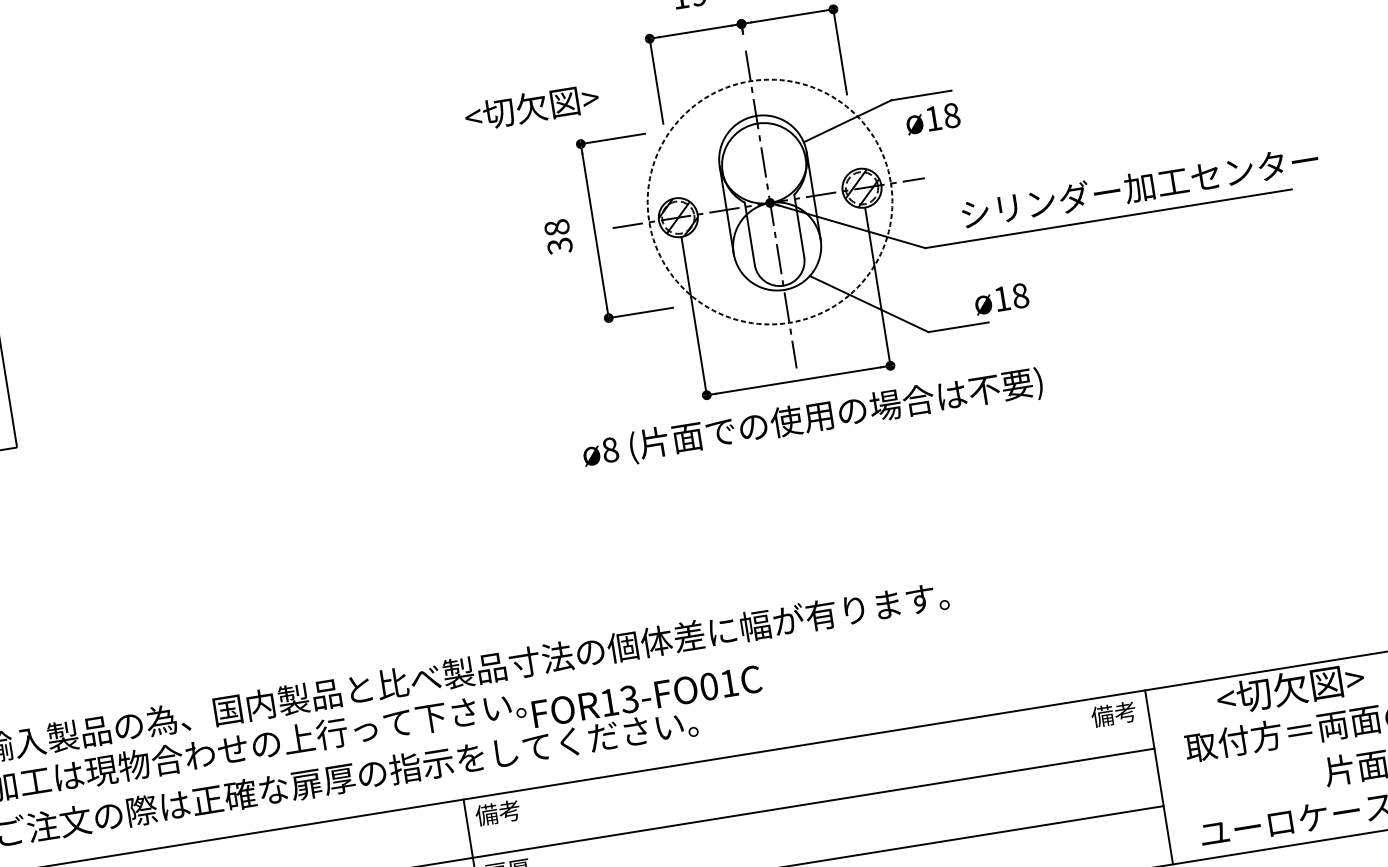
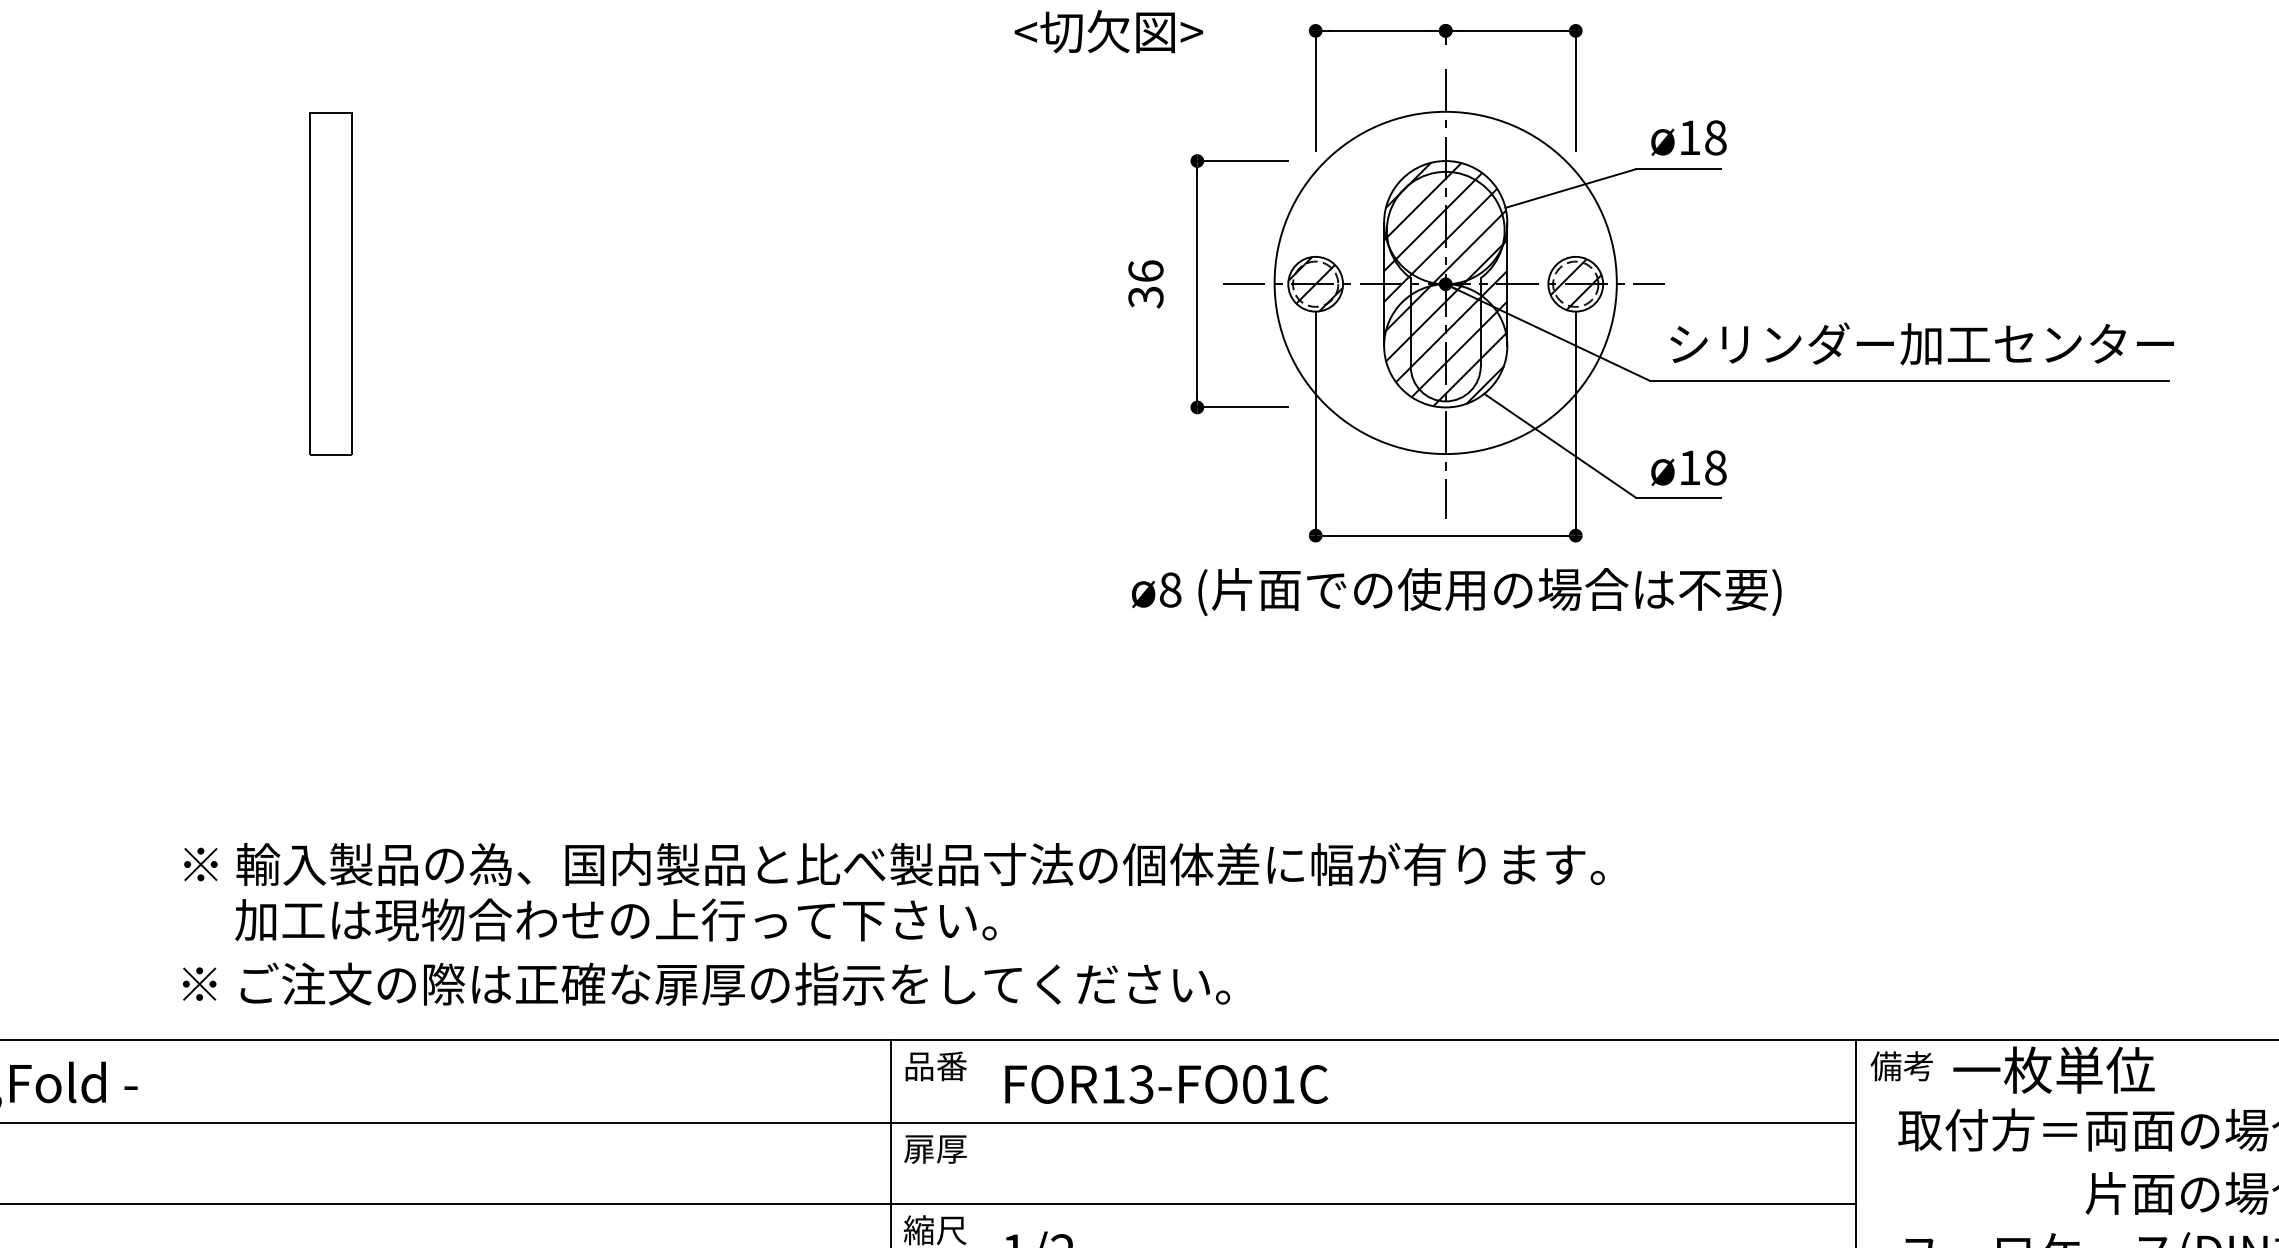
text: (531, 107) -> (1108, 31), moved
text: (932, 118) -> (1688, 137), moved
text: (1139, 186) -> (1921, 343), moved
circle: (769, 201) -> (1445, 282), dashed -> solid
hatch: (770, 203) -> (1445, 284), added
text: (556, 227) -> (1145, 270), 38 -> 36
text: (1001, 298) -> (1688, 467), moved
text: (1290, 688) -> (2056, 1069), <切欠図> -> 一枚単位
text: (647, 696) -> (1166, 1084), moved
text: (1113, 714) -> (1901, 1066), moved
text: (497, 813) -> (934, 1066), 備考 -> 品番

